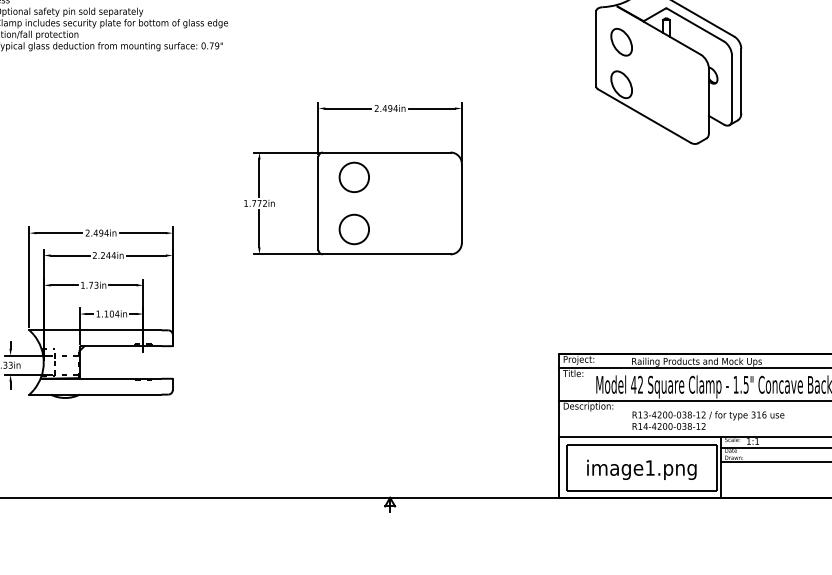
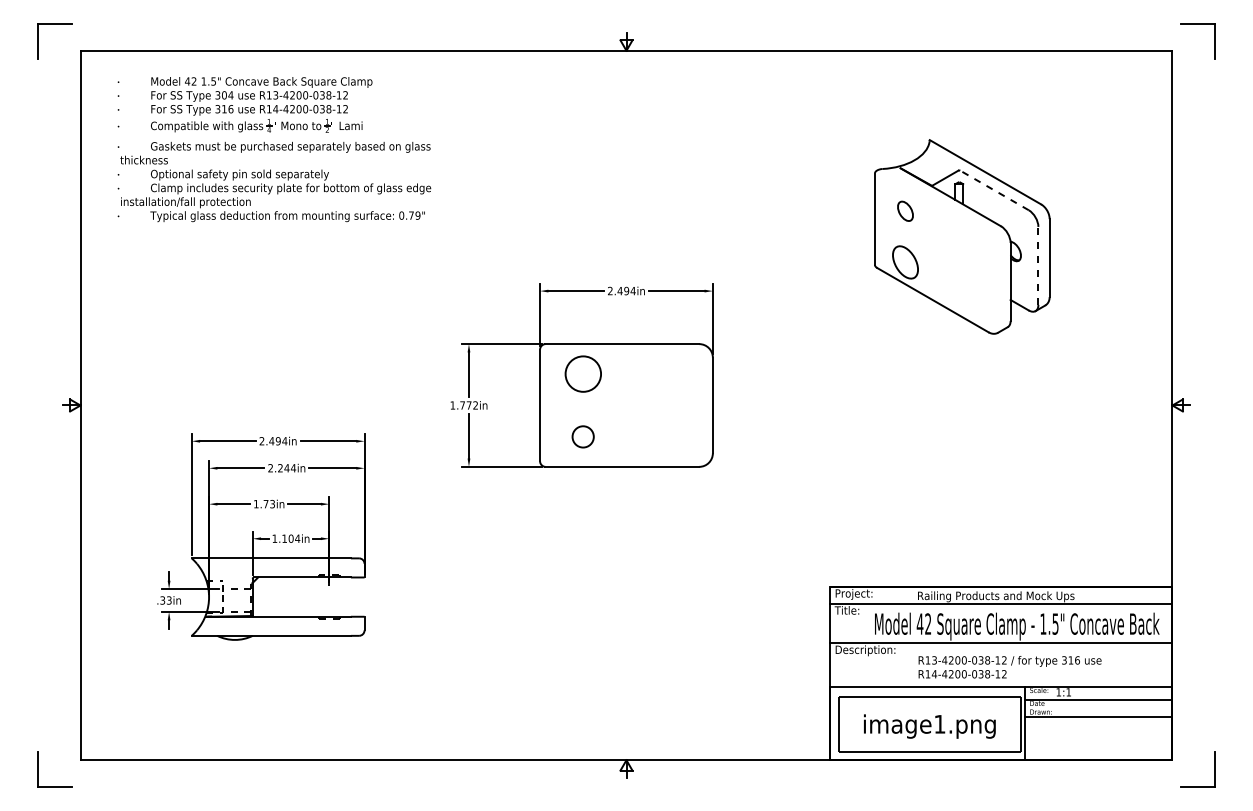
line: (695, 25) -> (994, 190), solid -> dashed
circle: (621, 42) -> (905, 211), size x0.6
line: (732, 87) -> (1038, 265), solid -> dashed
circle: (353, 229) -> (582, 436), size x0.6

